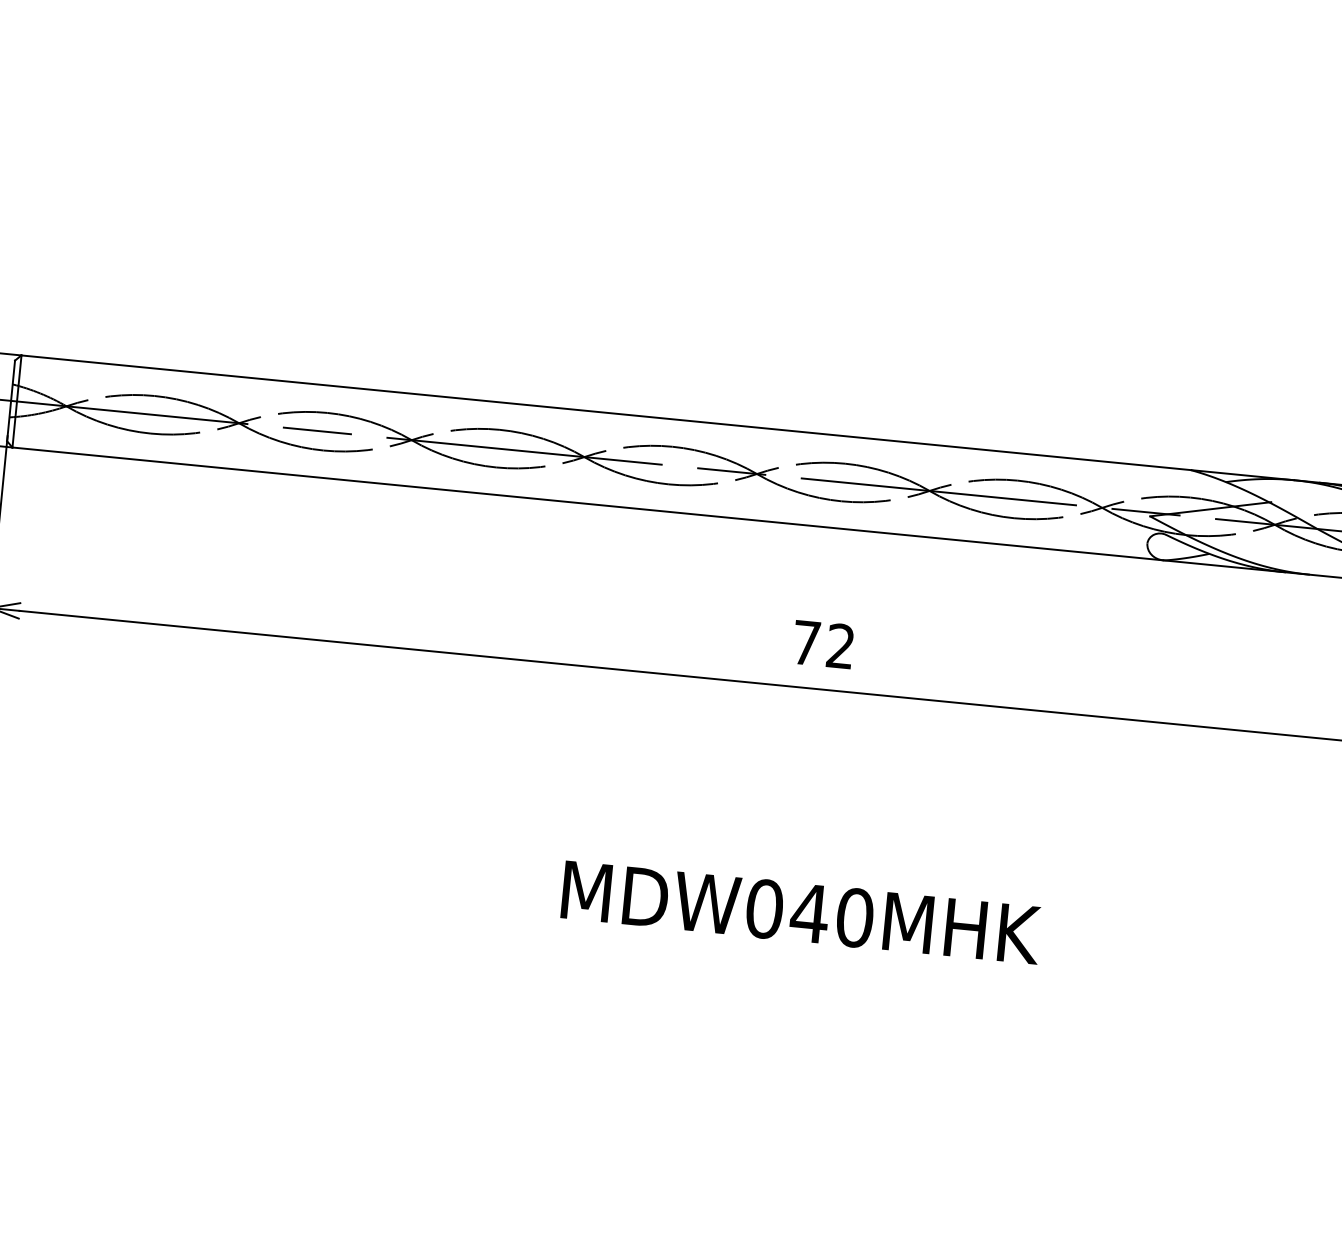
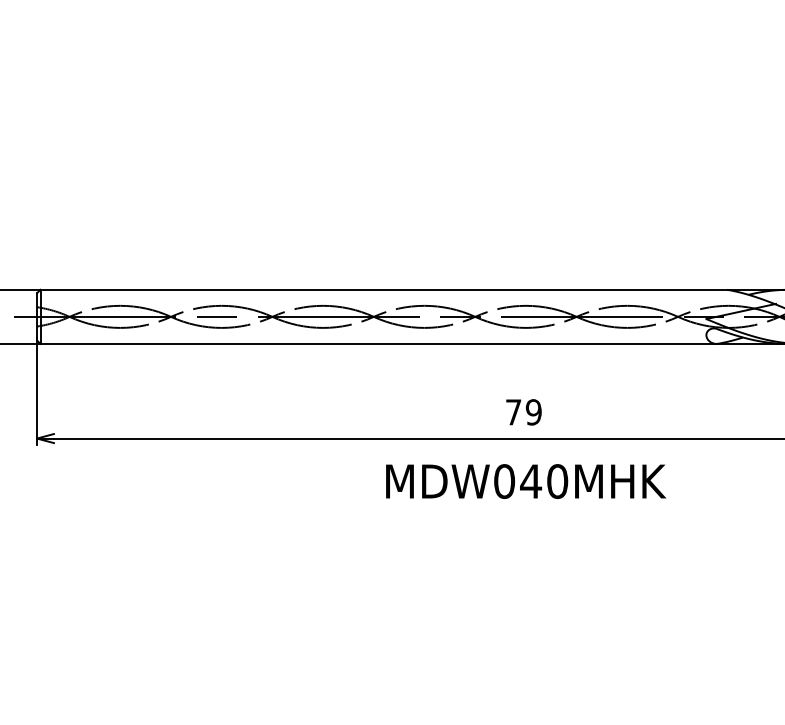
text: (840, 646) -> (533, 412), 72 -> 79
text: (802, 912) -> (526, 481), moved

